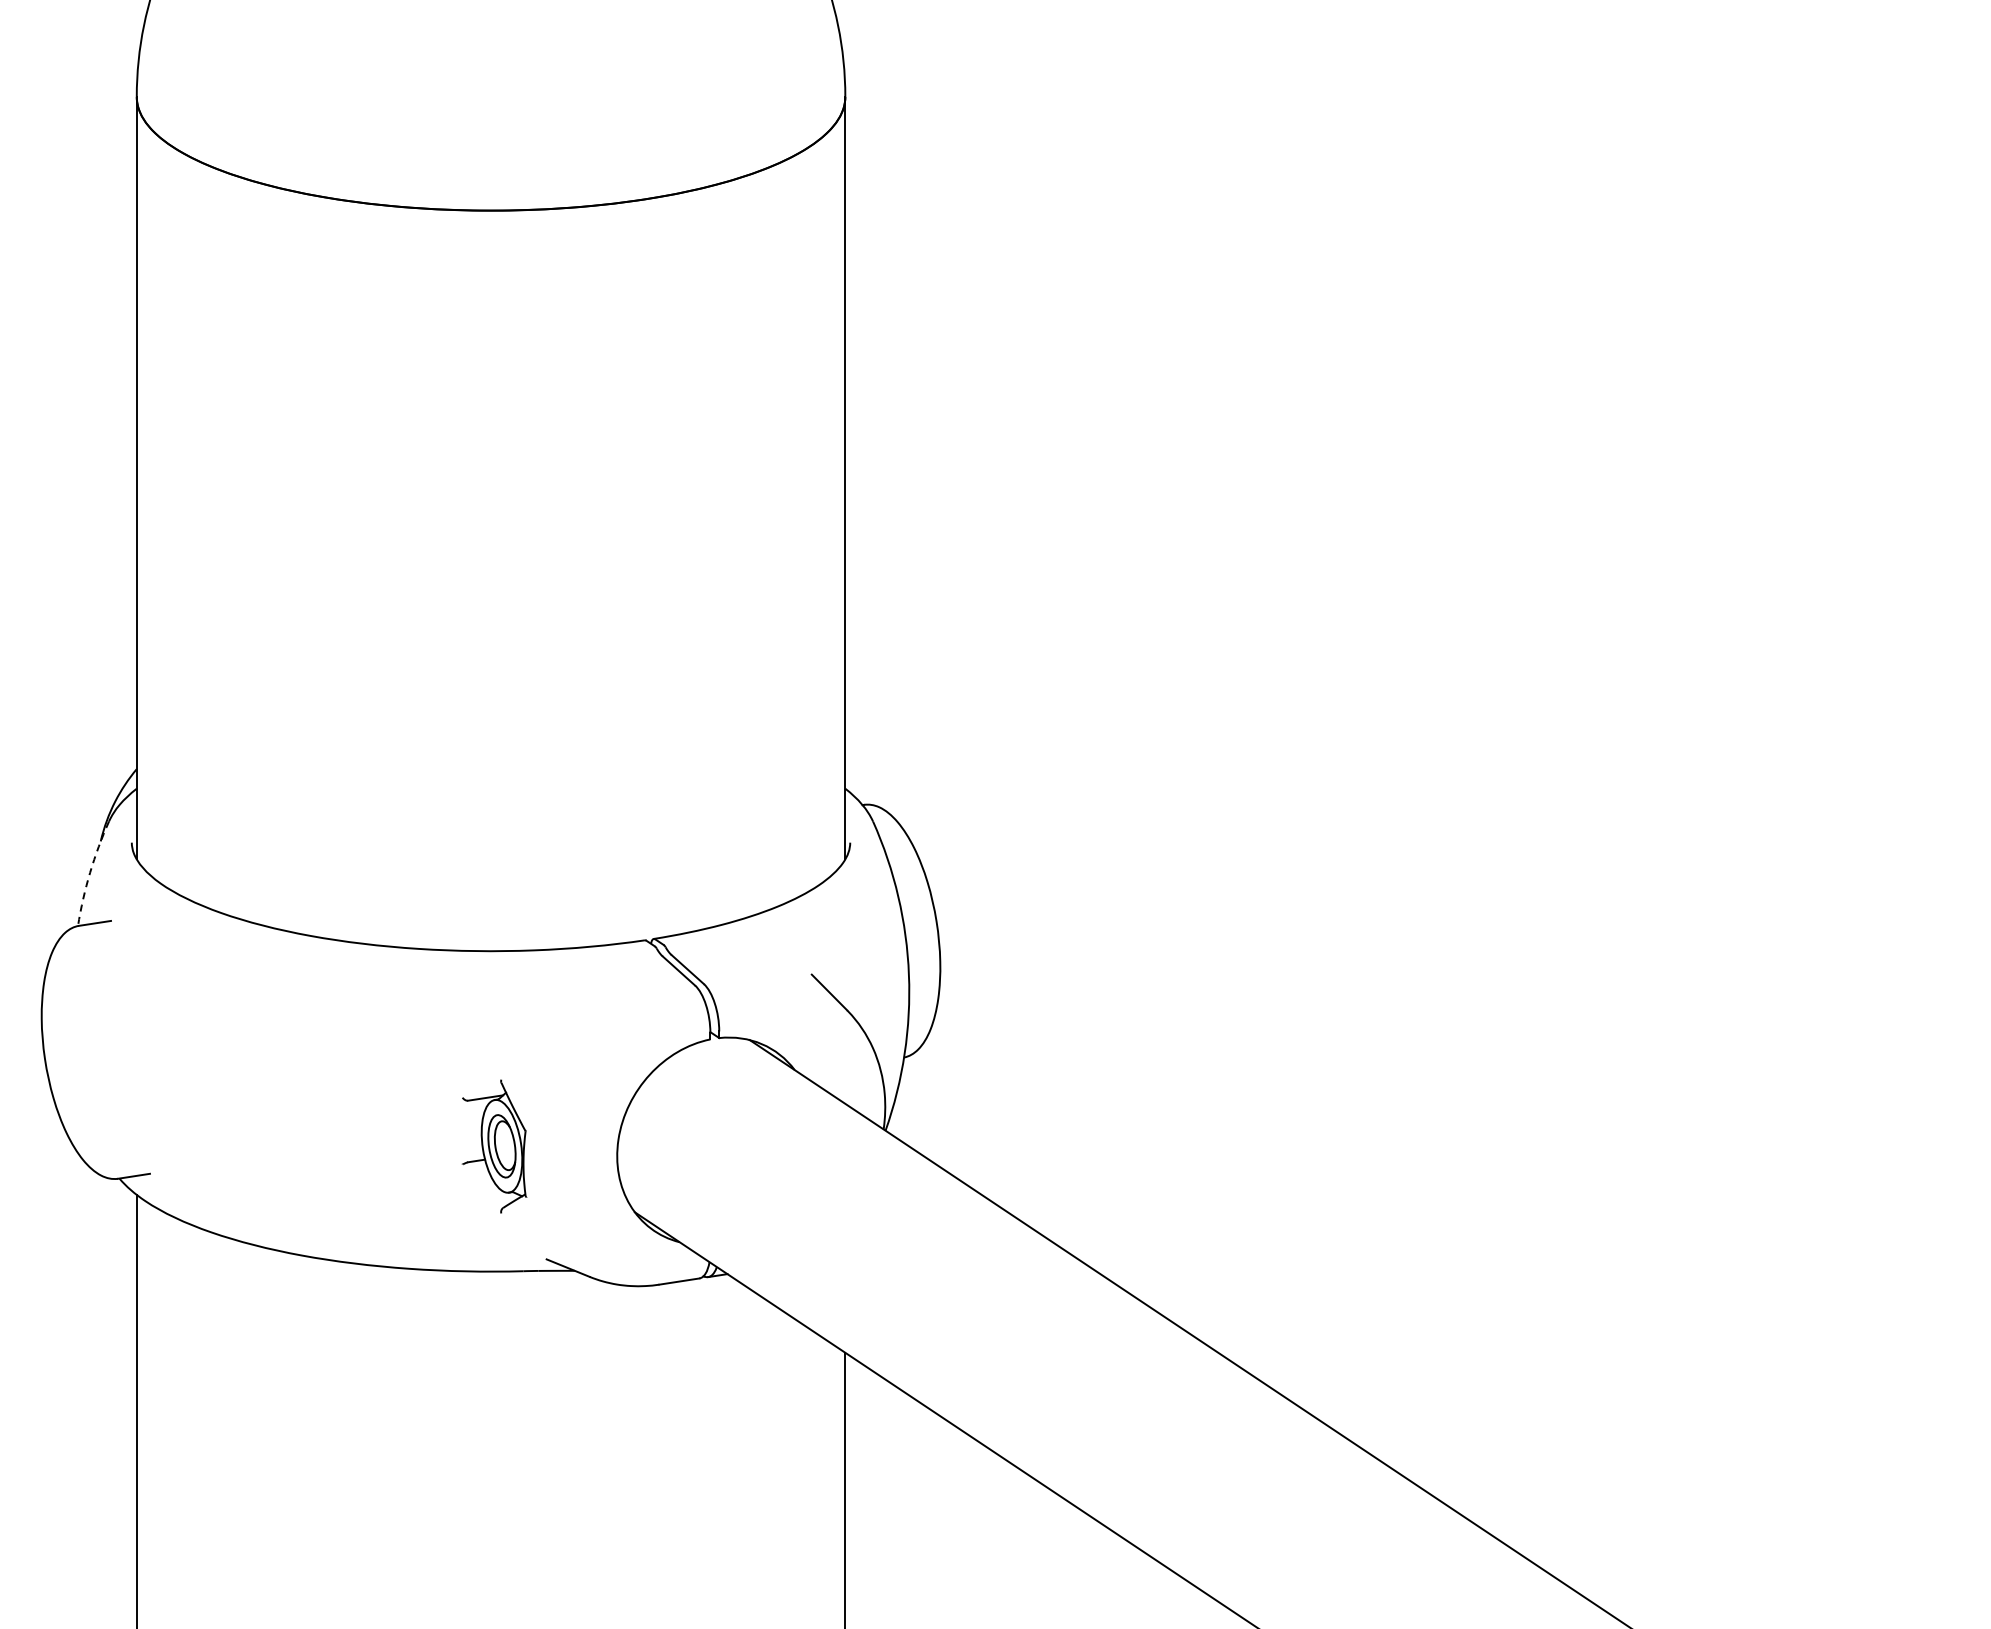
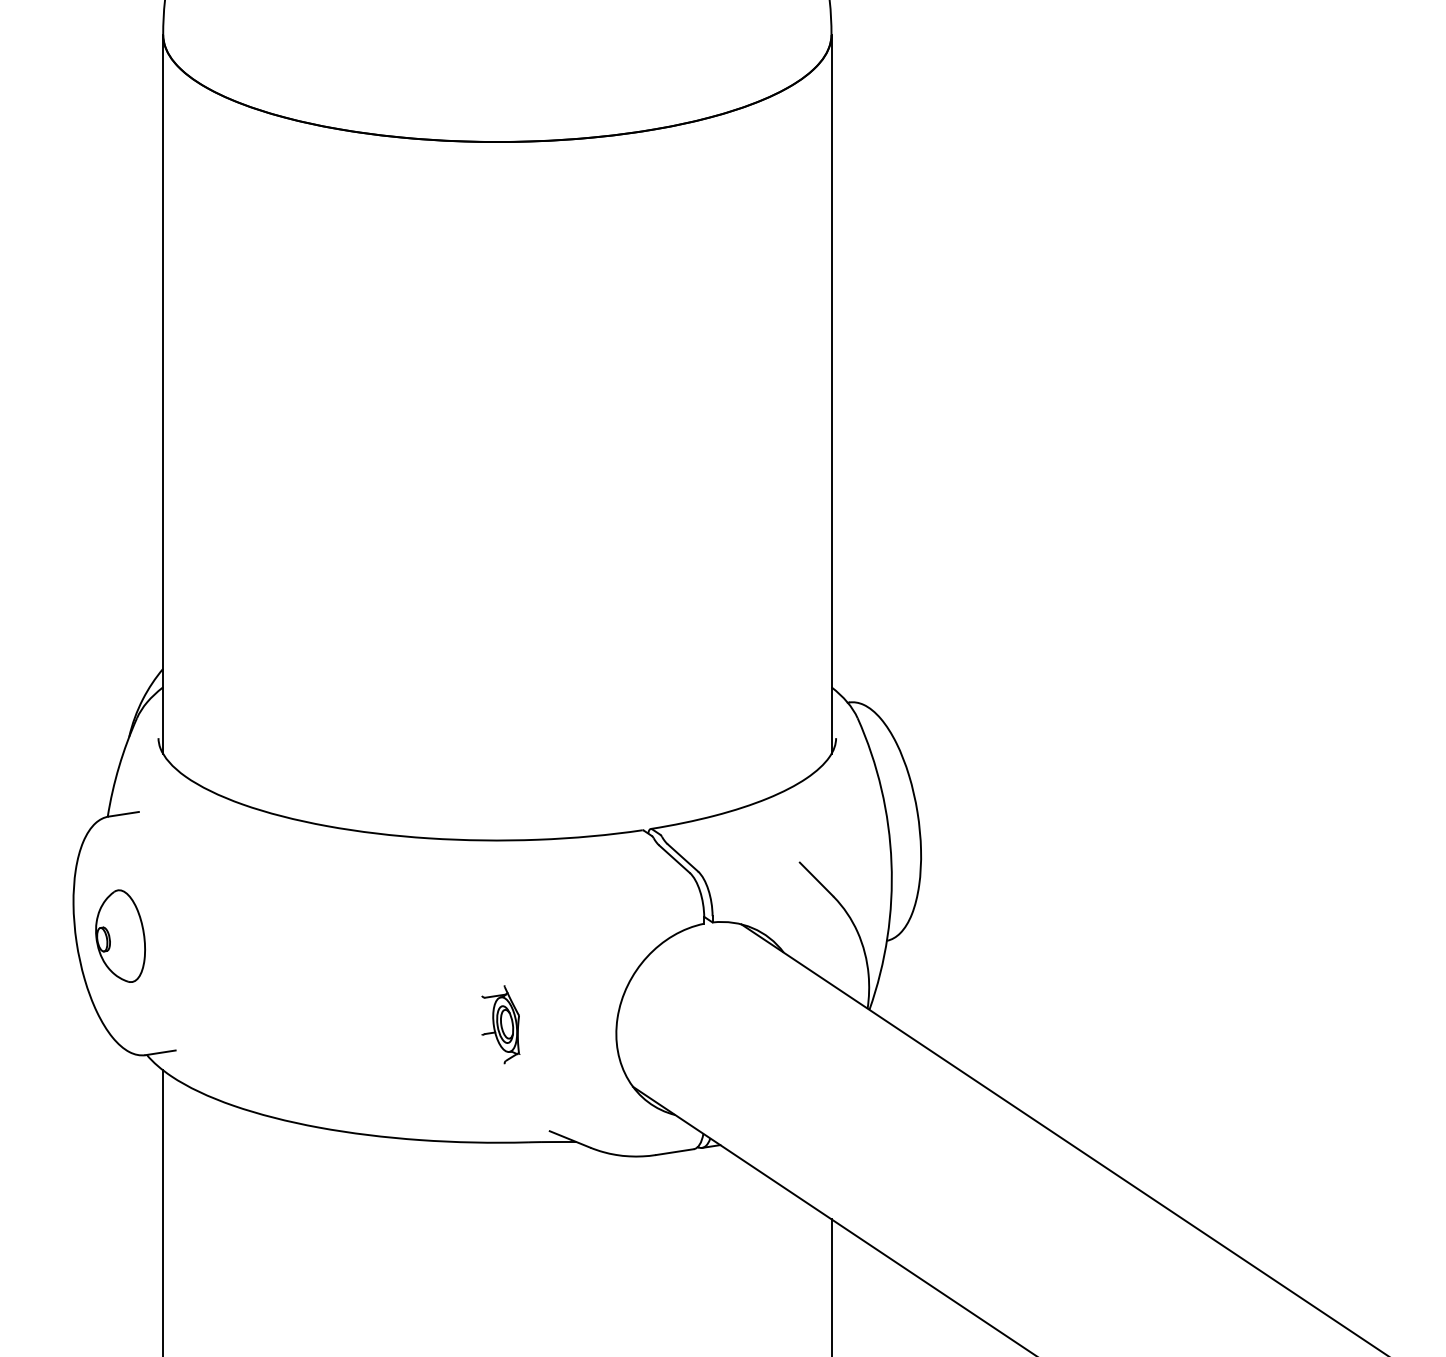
arc: (90, 872) -> (119, 766), dashed -> solid
part: (91, 1052) -> (120, 936), added
part: (494, 1146) -> (500, 1024), size x0.62

